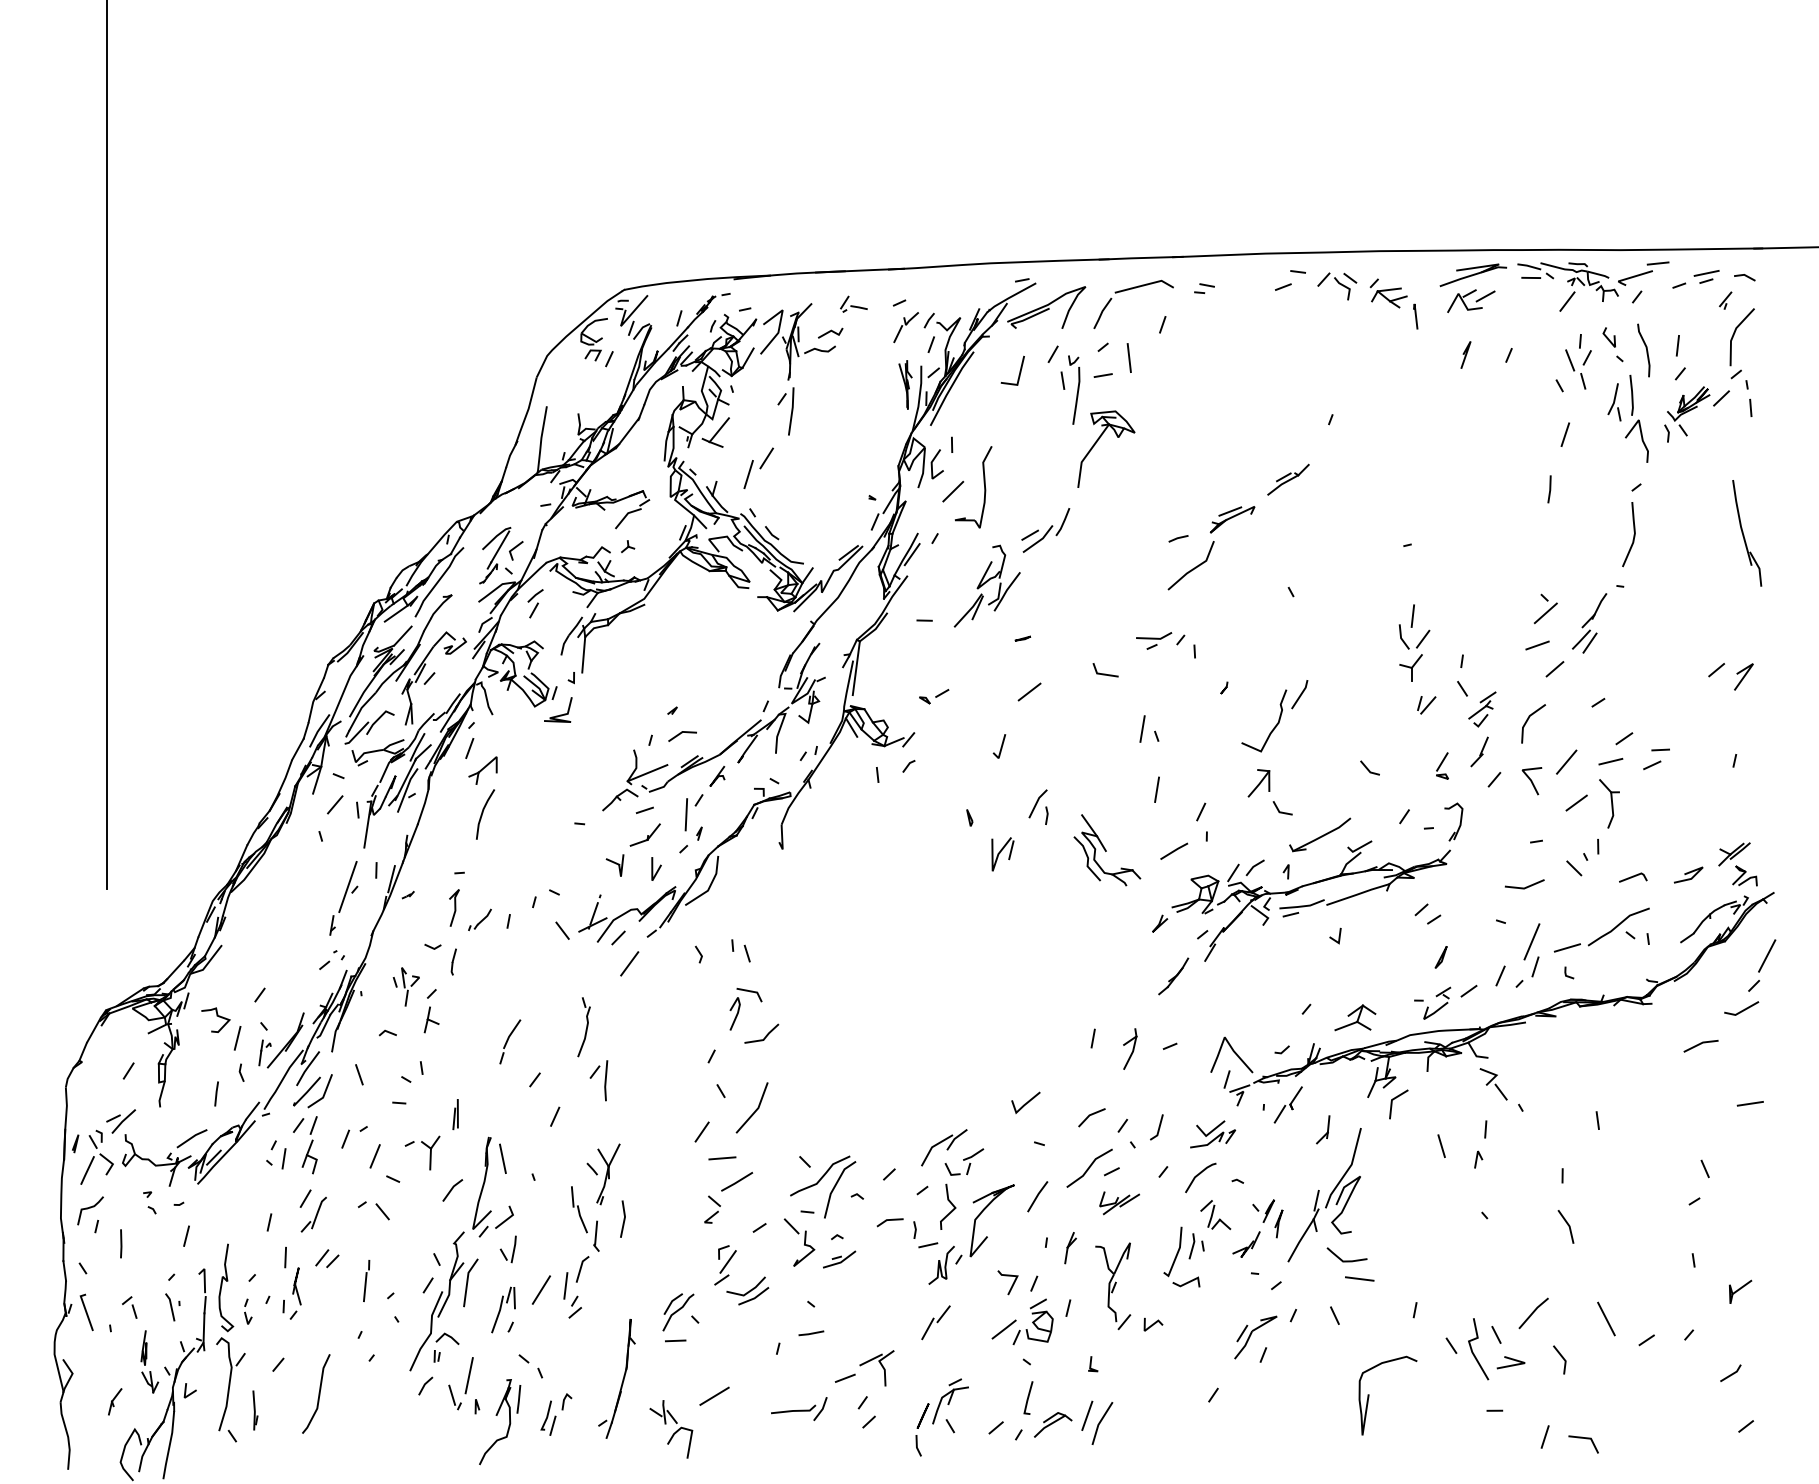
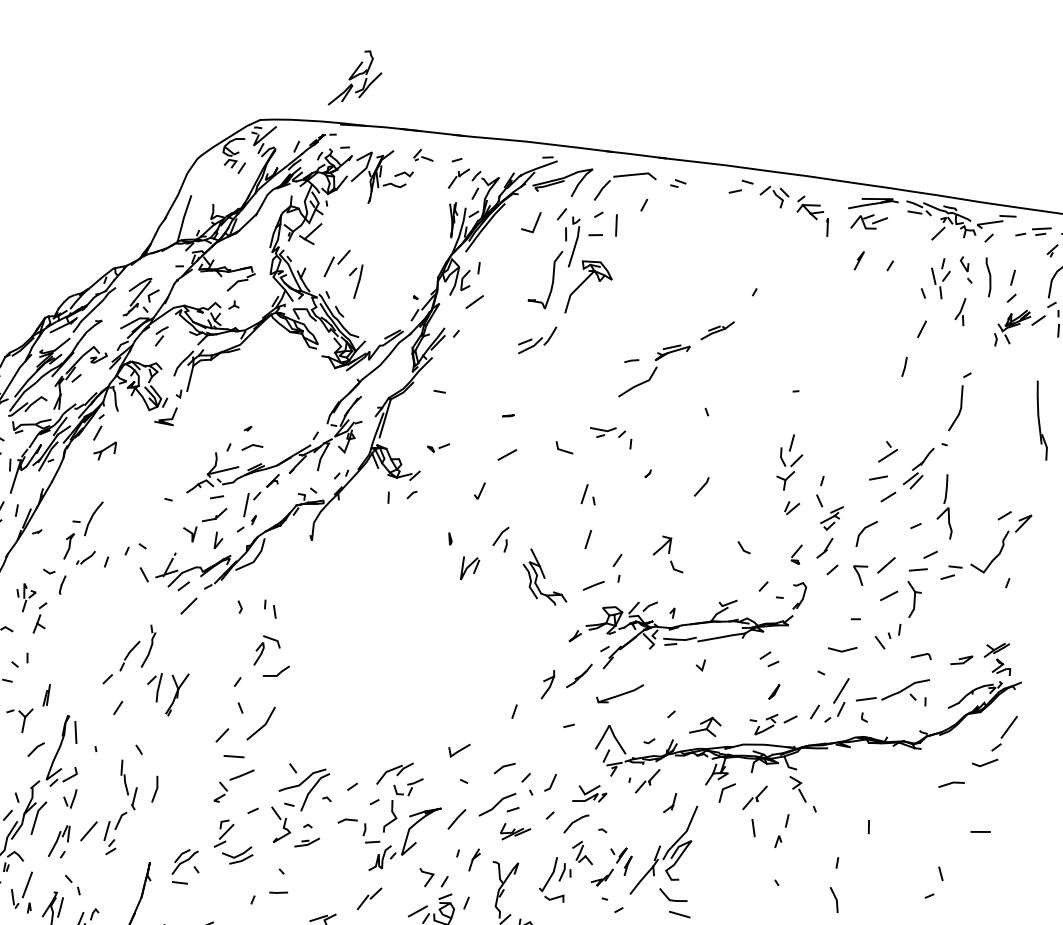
part: (785, 411) -> (354, 281), moved
part: (1636, 418) -> (947, 506), moved
part: (983, 483) -> (552, 277), moved
part: (986, 585) -> (356, 78), moved
curve: (1273, 727) -> (995, 556), moved
line: (483, 813) -> (92, 517), moved
part: (1320, 834) -> (620, 693), moved
part: (510, 1041) -> (130, 655), moved
part: (1130, 1048) -> (548, 684), moved
part: (1436, 1104) -> (754, 797), added
part: (608, 1174) -> (177, 694), moved

